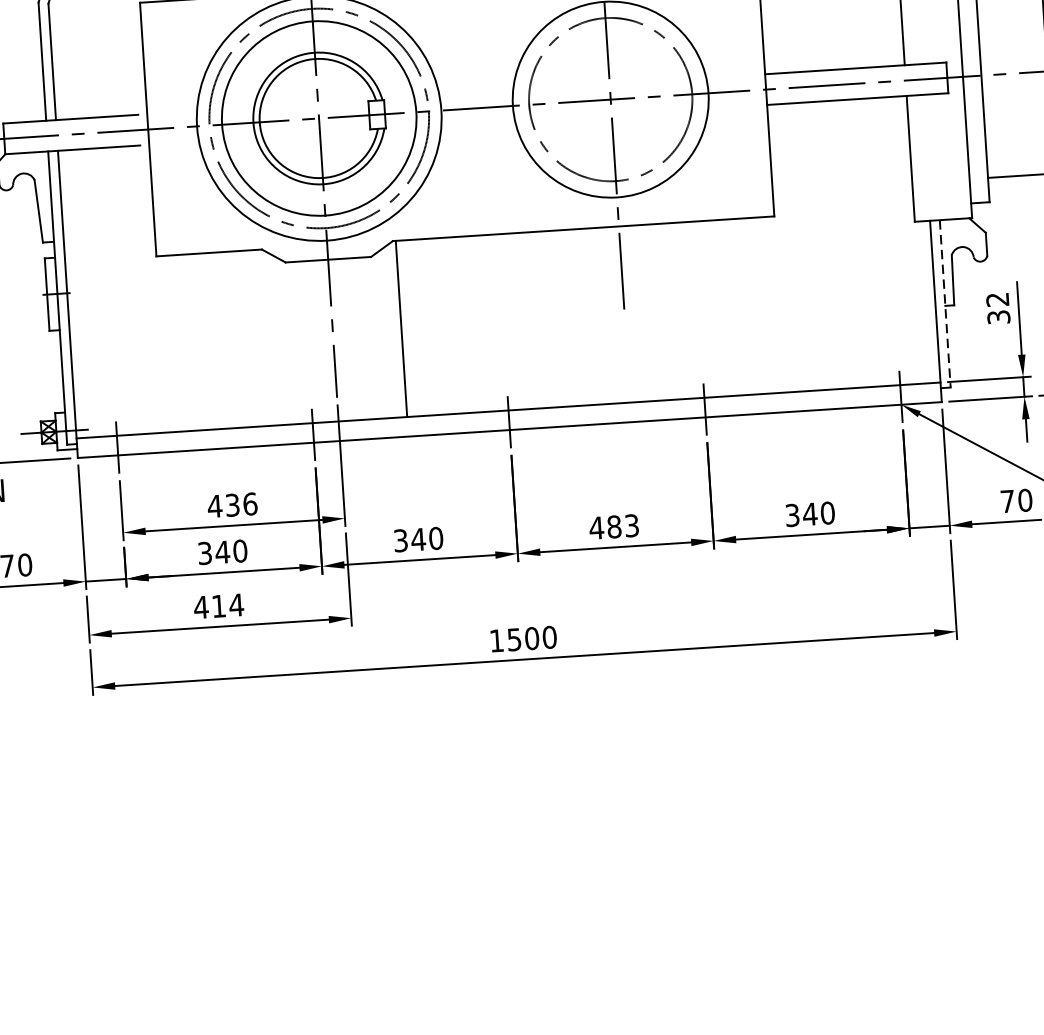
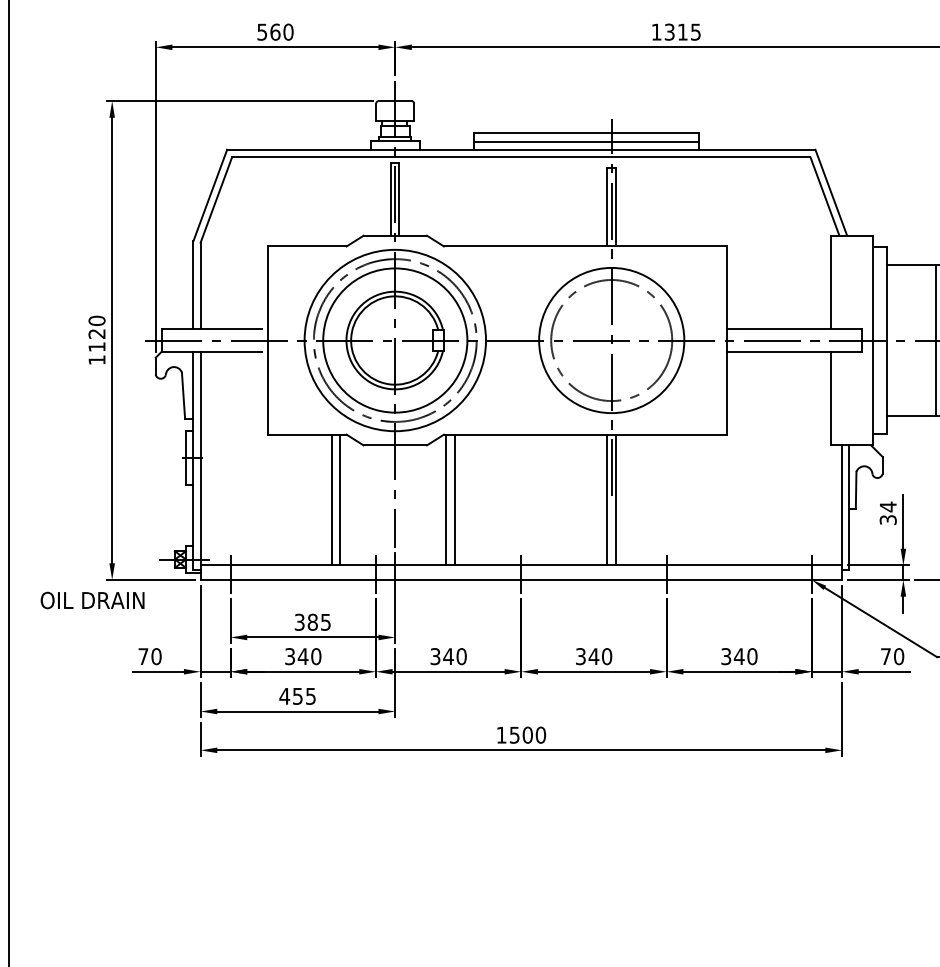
text: (996, 299) -> (887, 506), 32 -> 34
line: (945, 305) -> (849, 508), dashed -> solid
line: (629, 313) -> (615, 499), added
line: (618, 314) -> (607, 499), added
line: (412, 327) -> (454, 499), added
line: (259, 337) -> (340, 499), added
line: (247, 338) -> (331, 499), added
text: (232, 504) -> (312, 621), 436 -> 385
text: (613, 526) -> (593, 656), 483 -> 340
text: (227, 605) -> (304, 696), 414 -> 455

